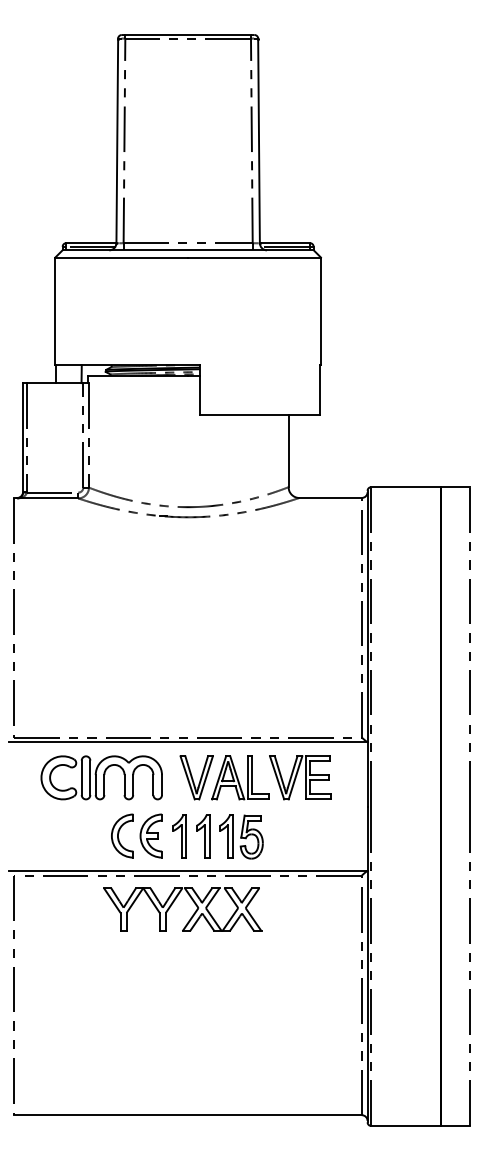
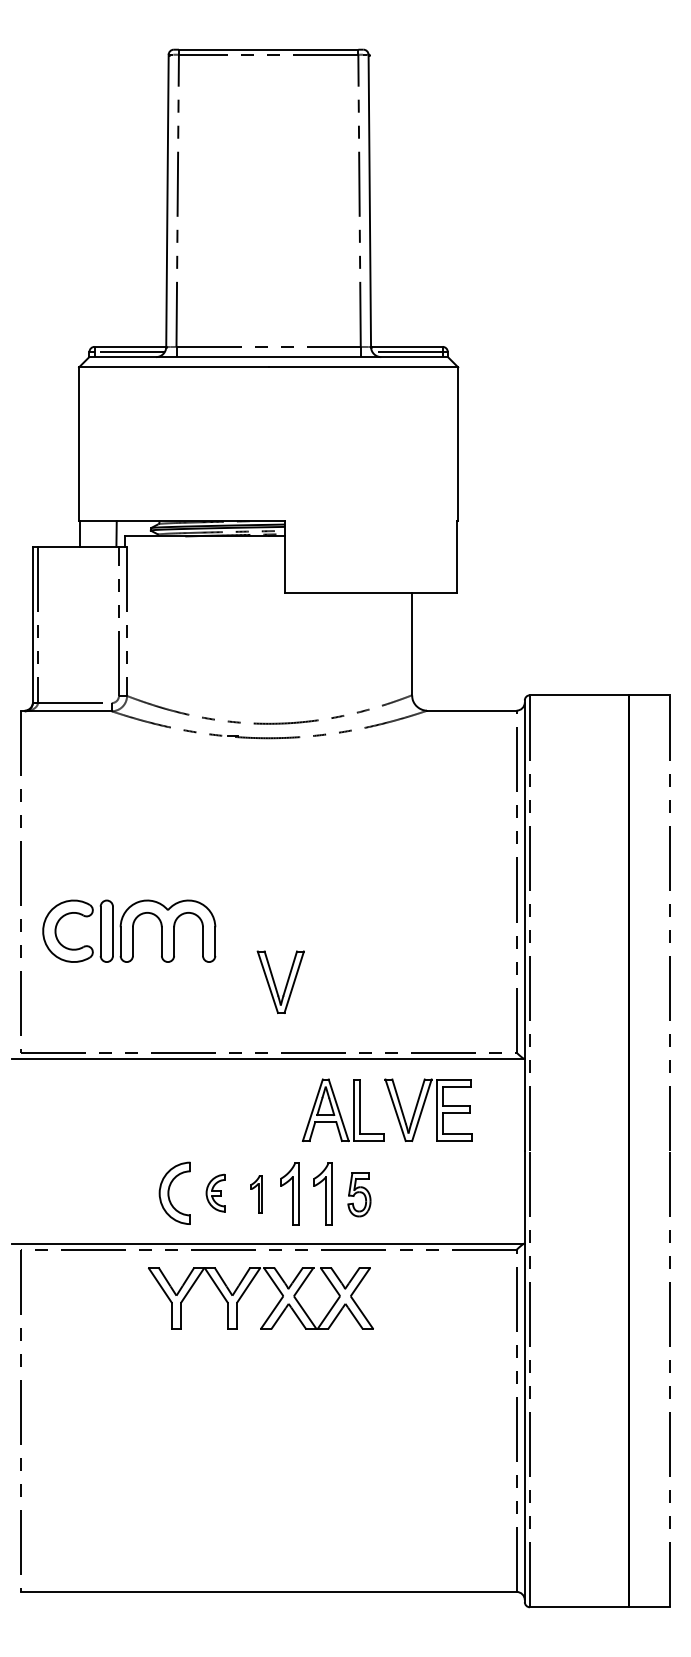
part: (101, 777) -> (129, 930), moved
part: (196, 777) -> (280, 981), moved
part: (150, 835) -> (215, 1192), size x0.6
part: (179, 836) -> (256, 1193), size x0.6
part: (251, 836) -> (359, 1194), size x0.7

